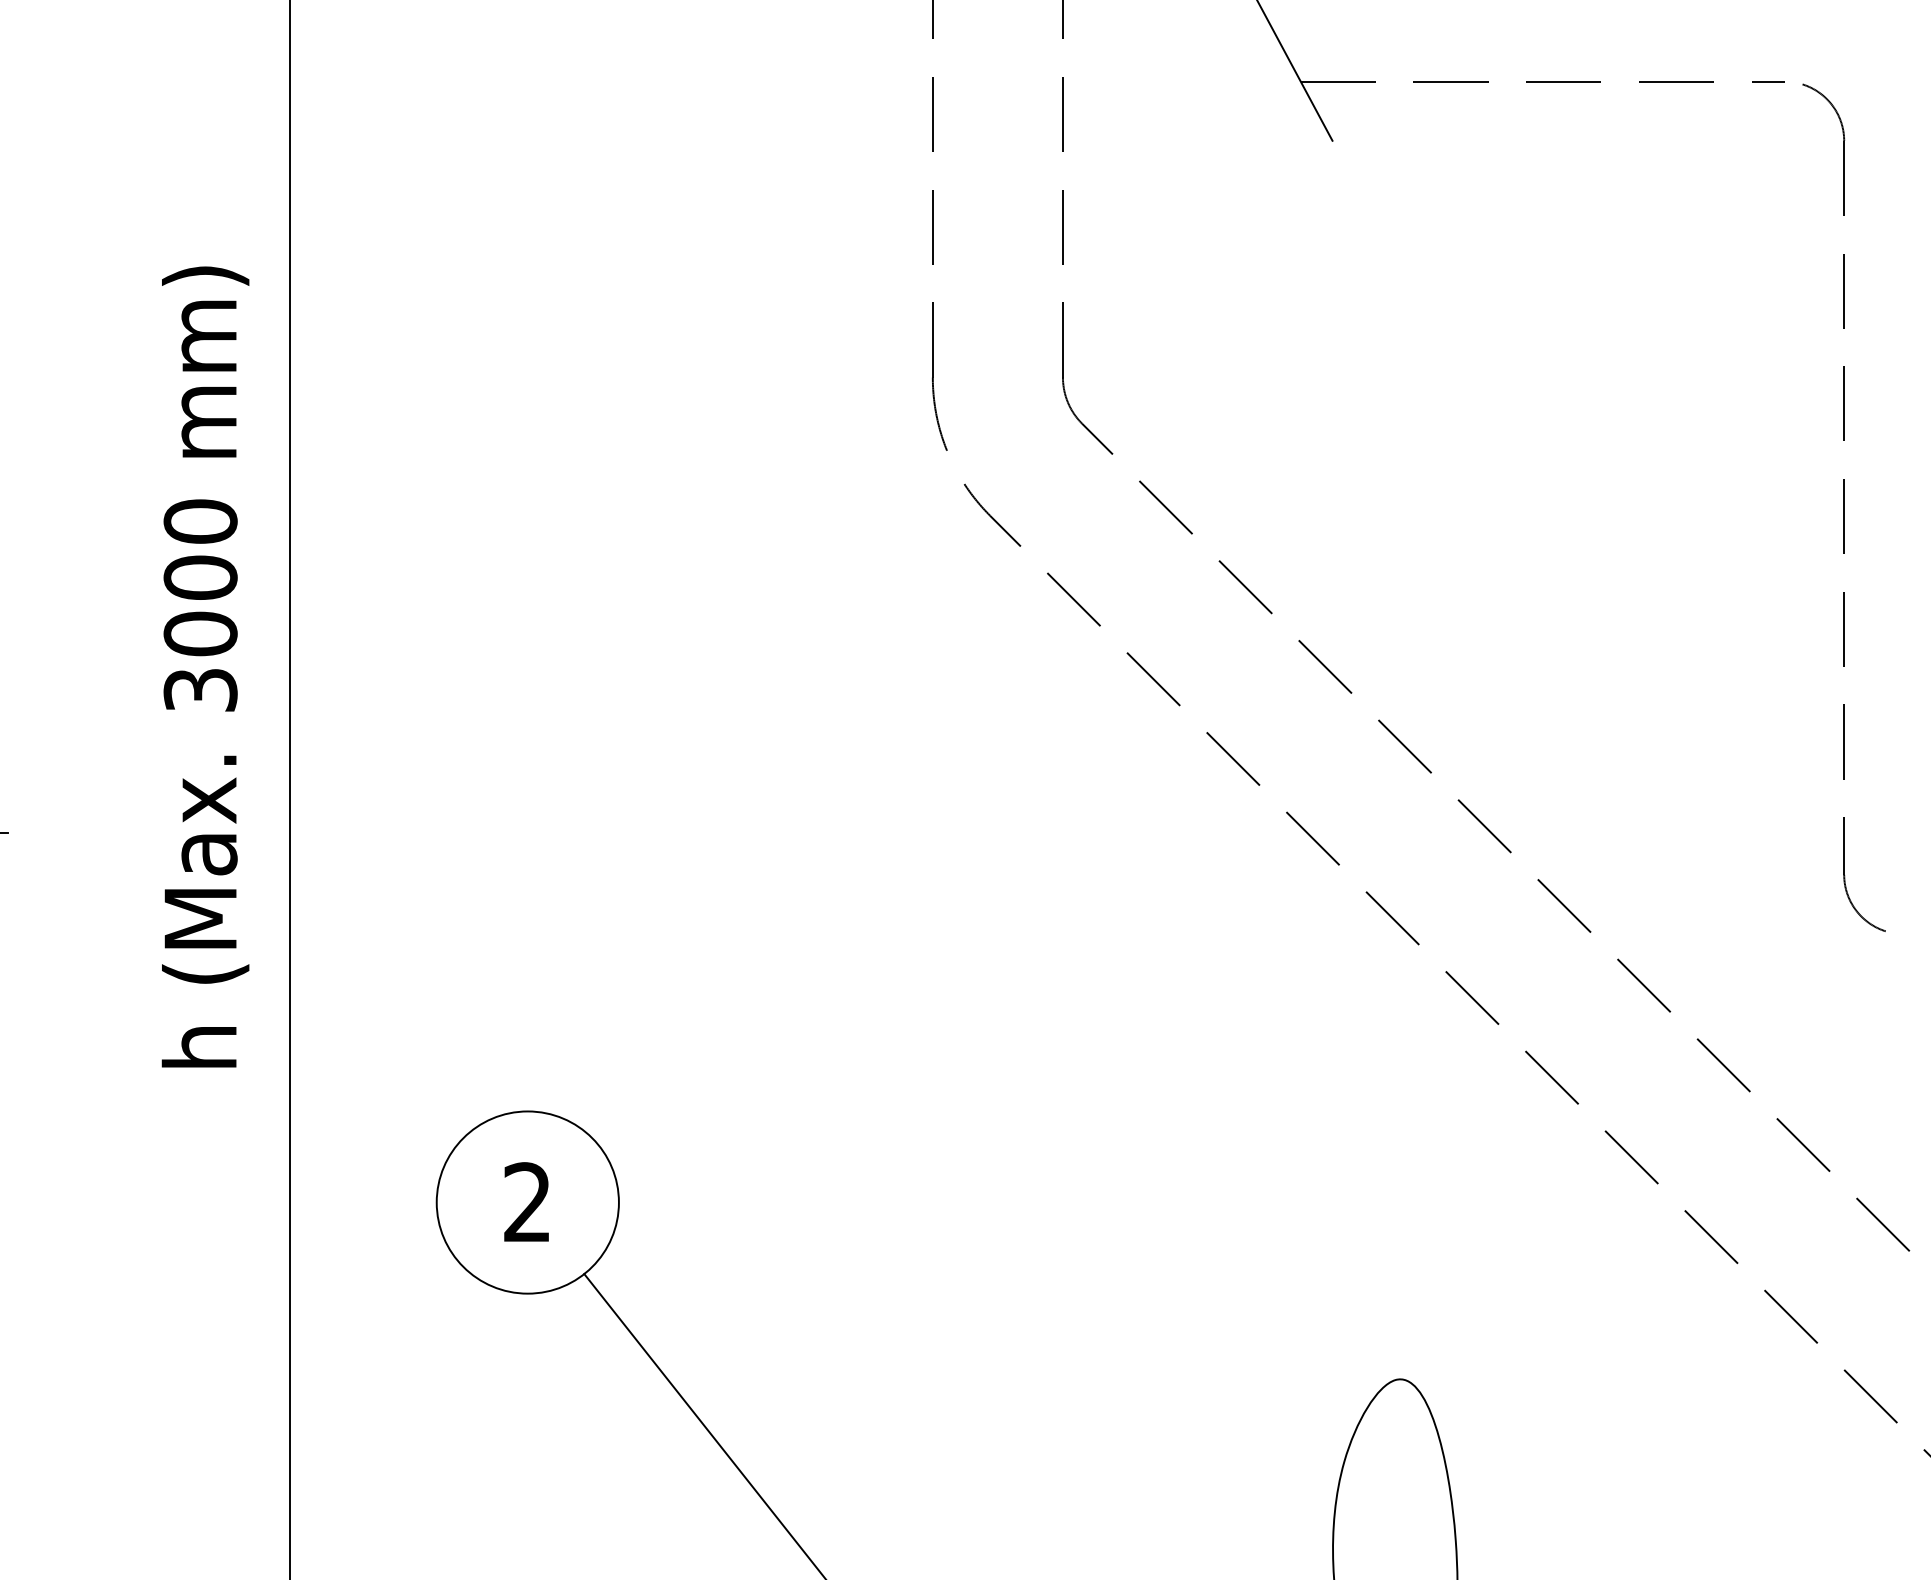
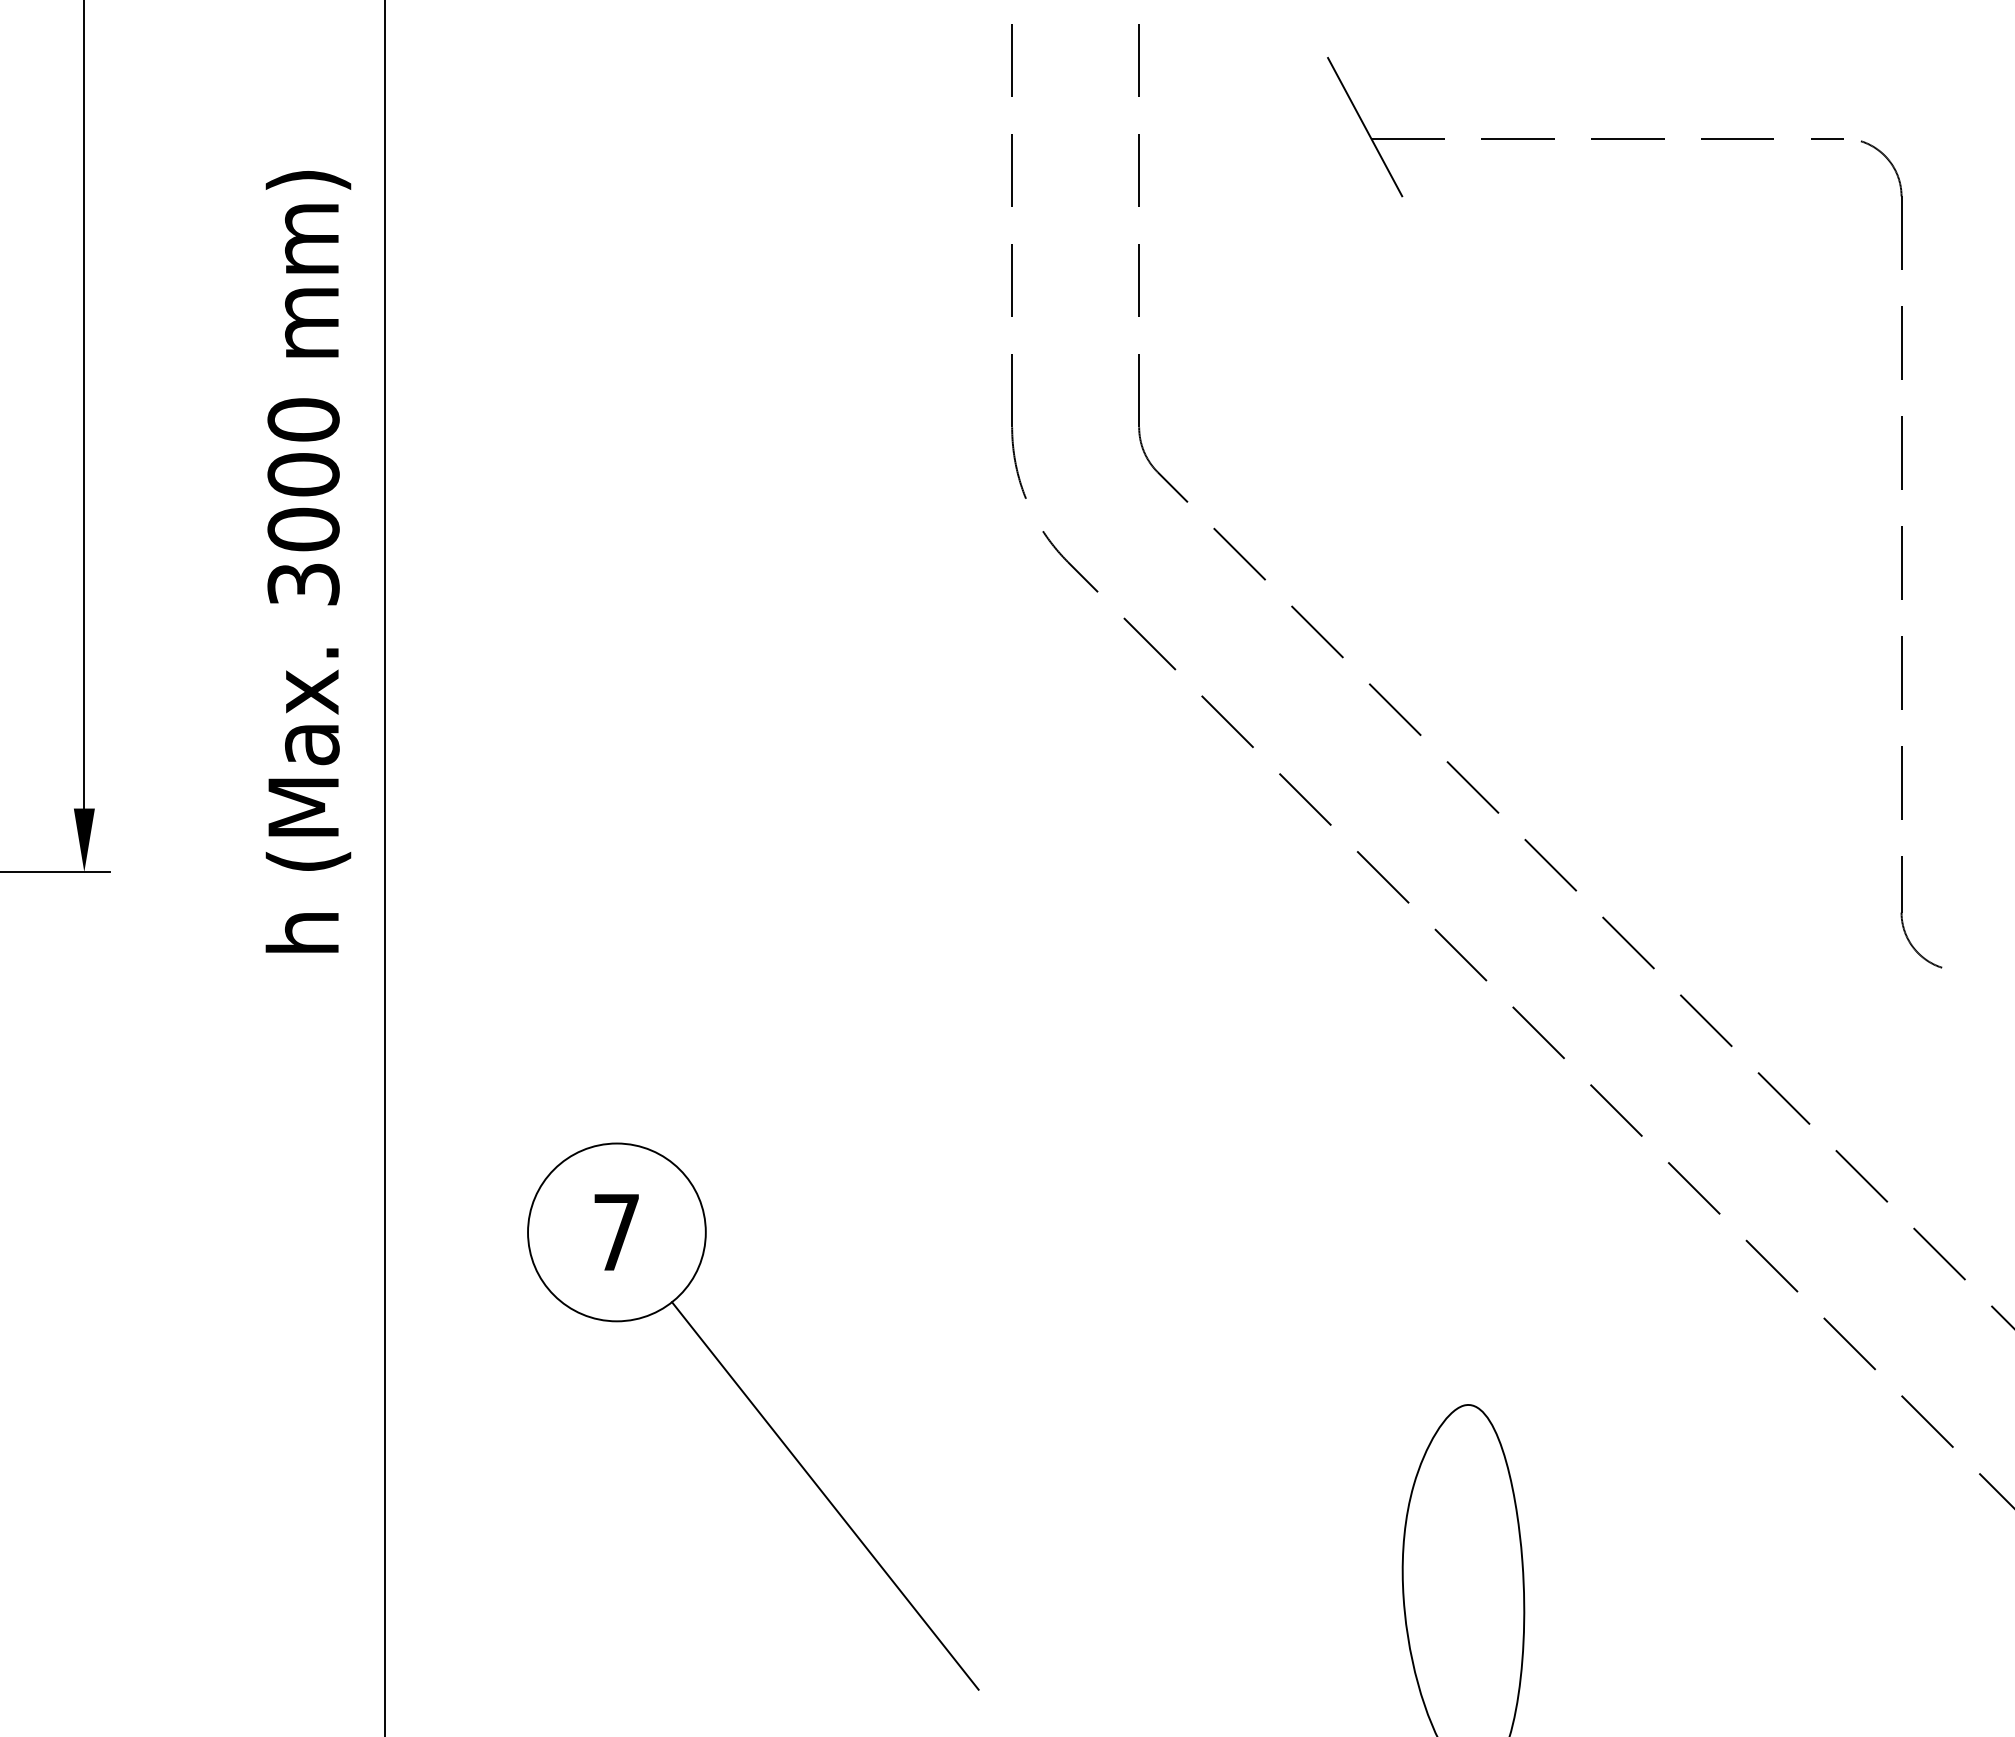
text: (205, 666) -> (308, 561), moved
text: (527, 1201) -> (616, 1231), 2 -> 7

